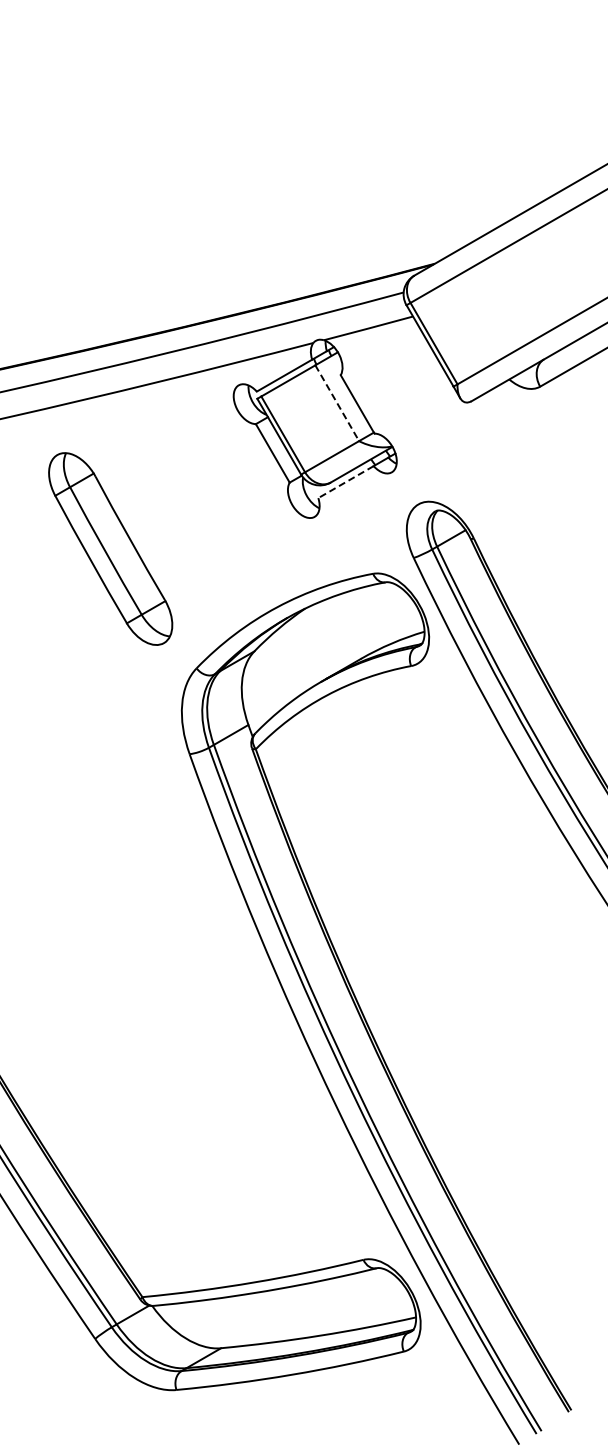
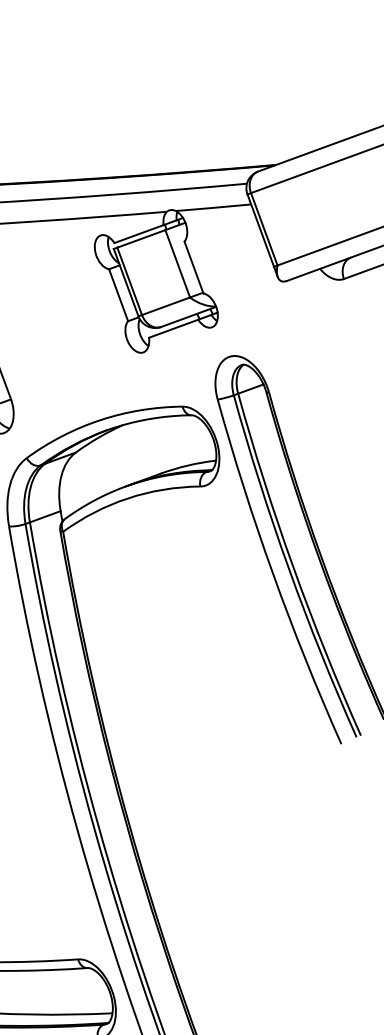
line: (337, 403) -> (177, 264), dashed -> solid
line: (345, 482) -> (173, 328), dashed -> solid

